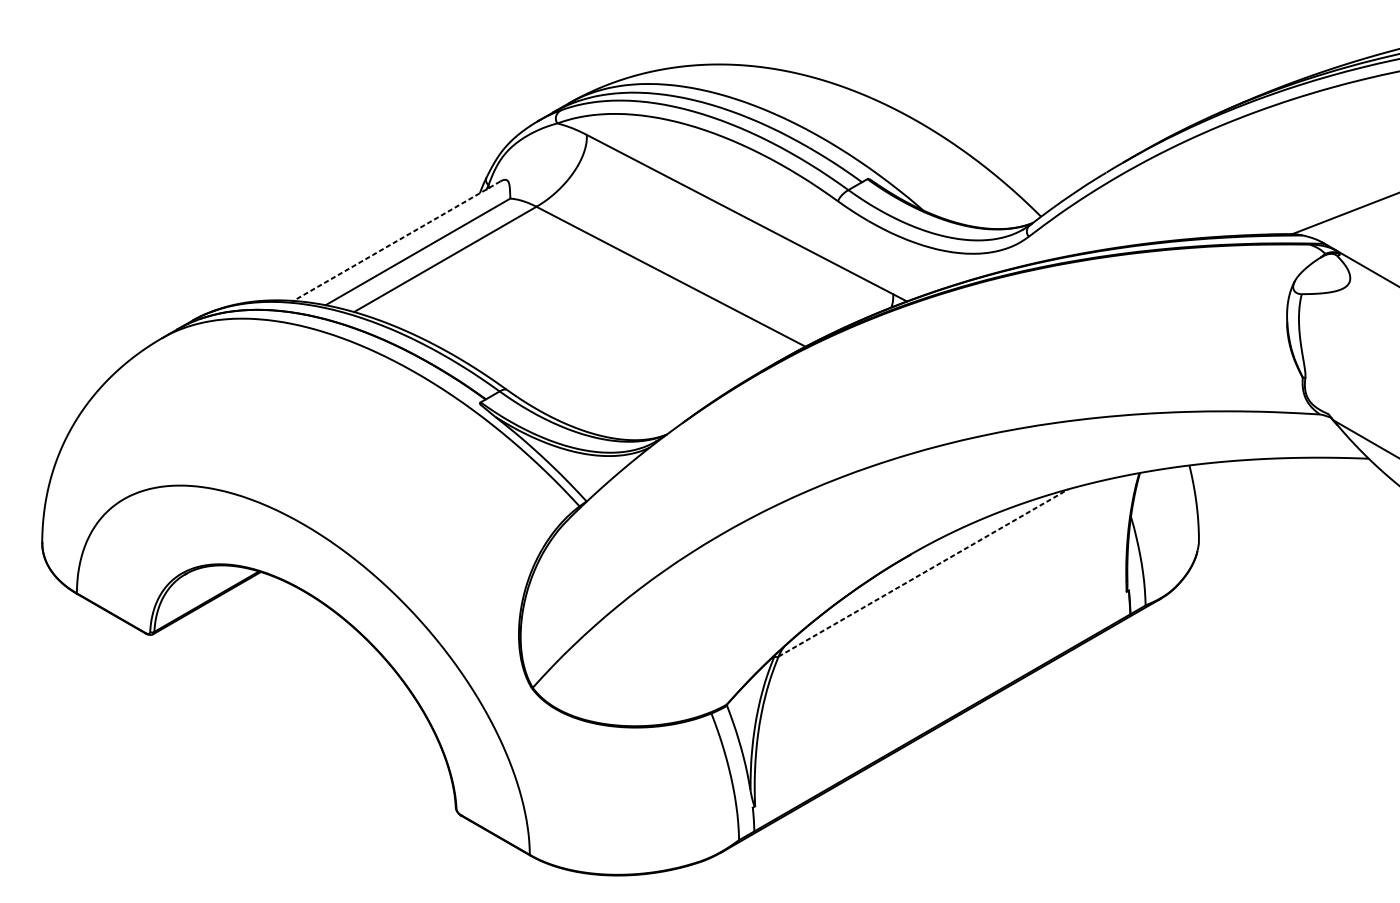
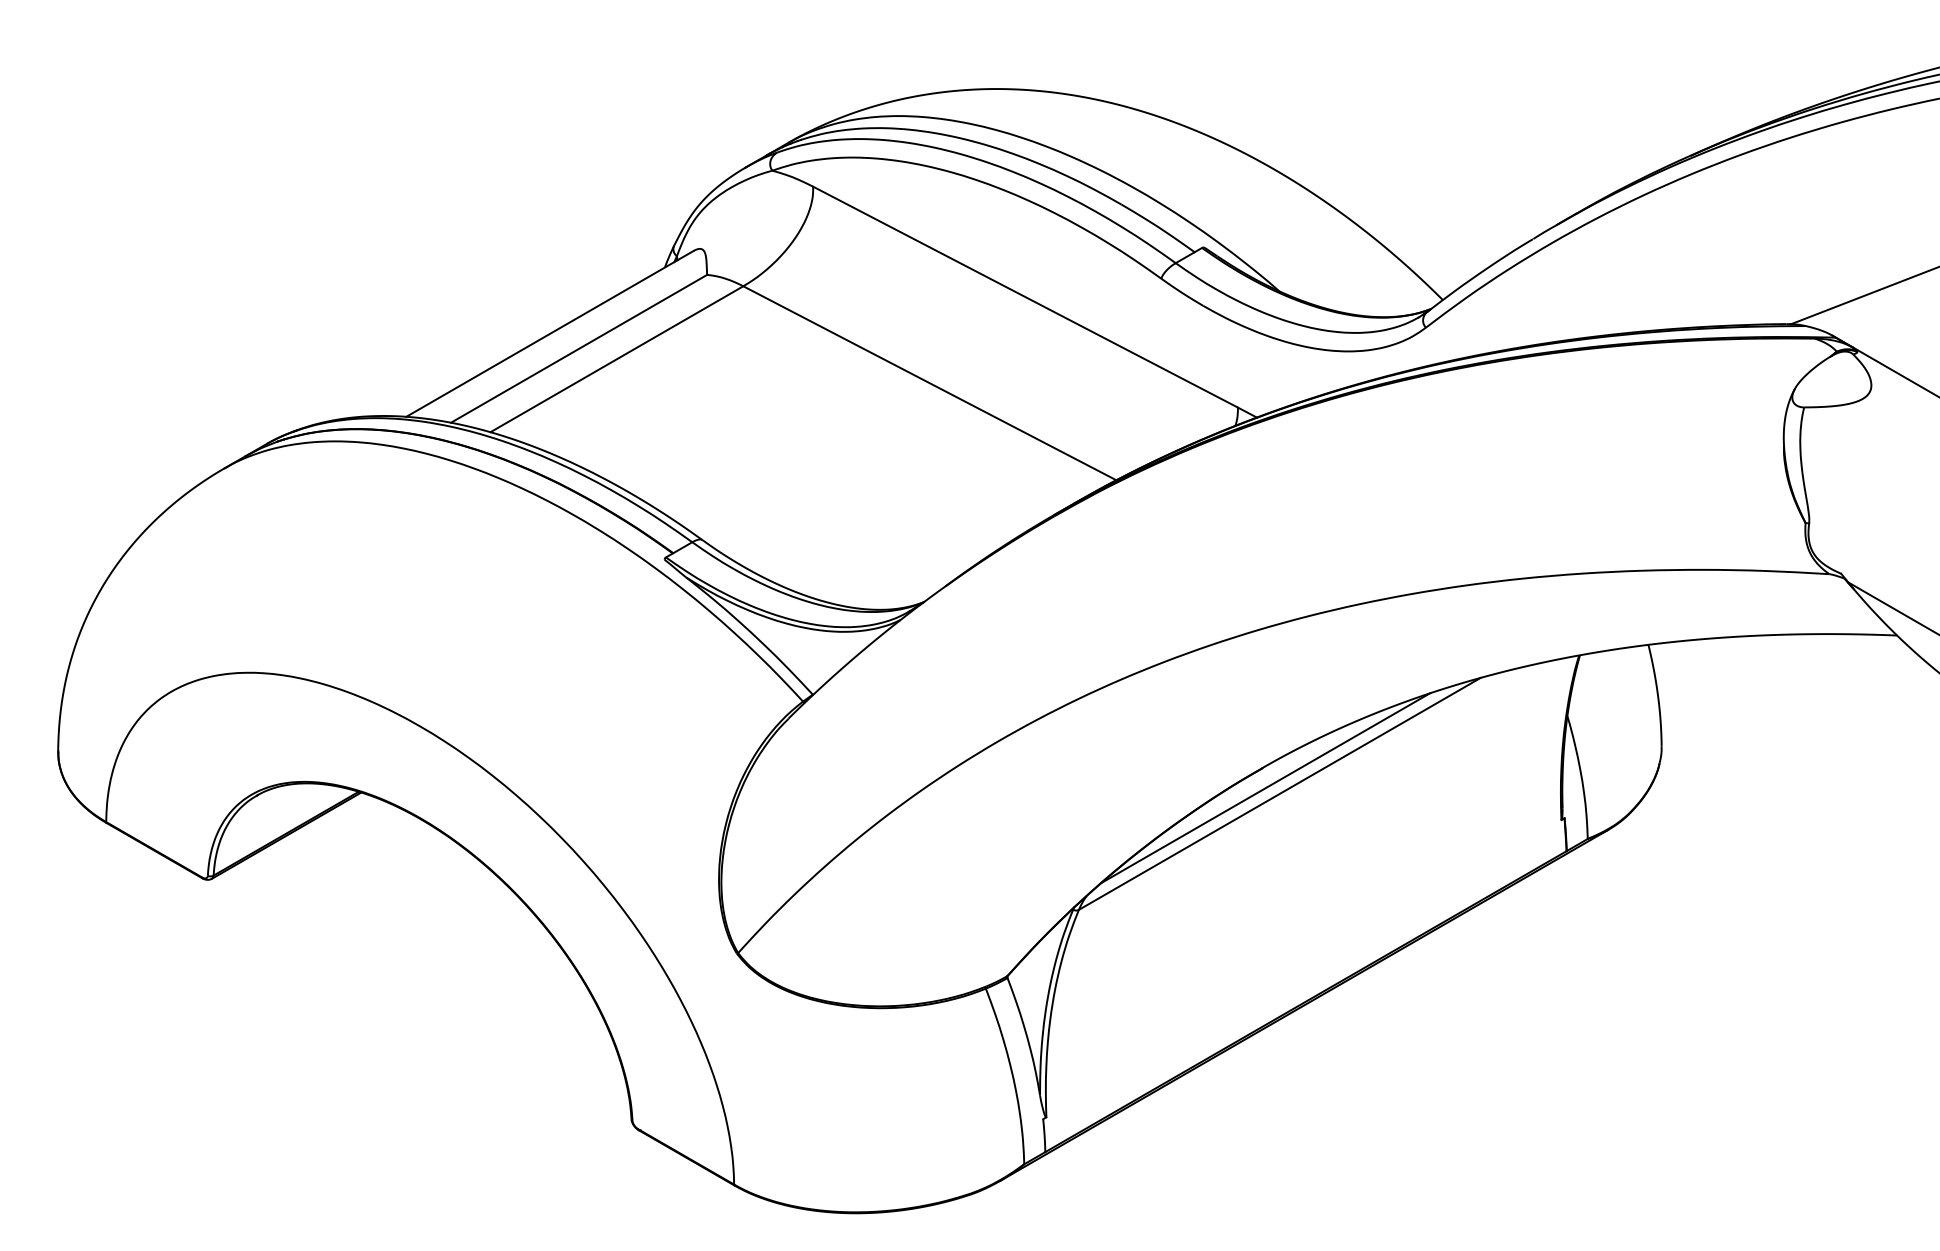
line: (396, 241) -> (549, 334), dashed -> solid
line: (913, 569) -> (1265, 788), added
line: (923, 572) -> (1280, 793), dashed -> solid

